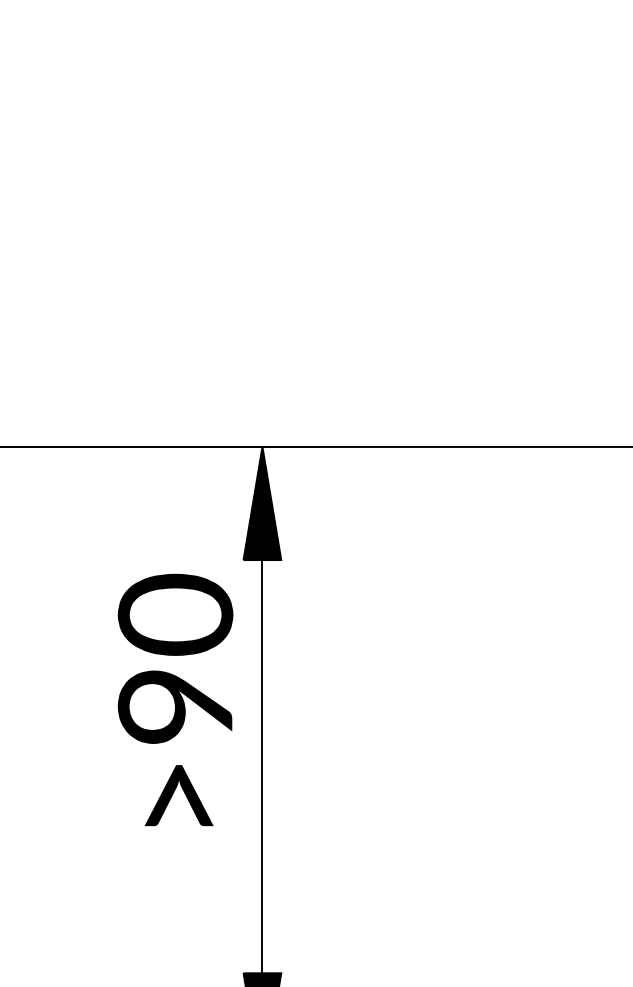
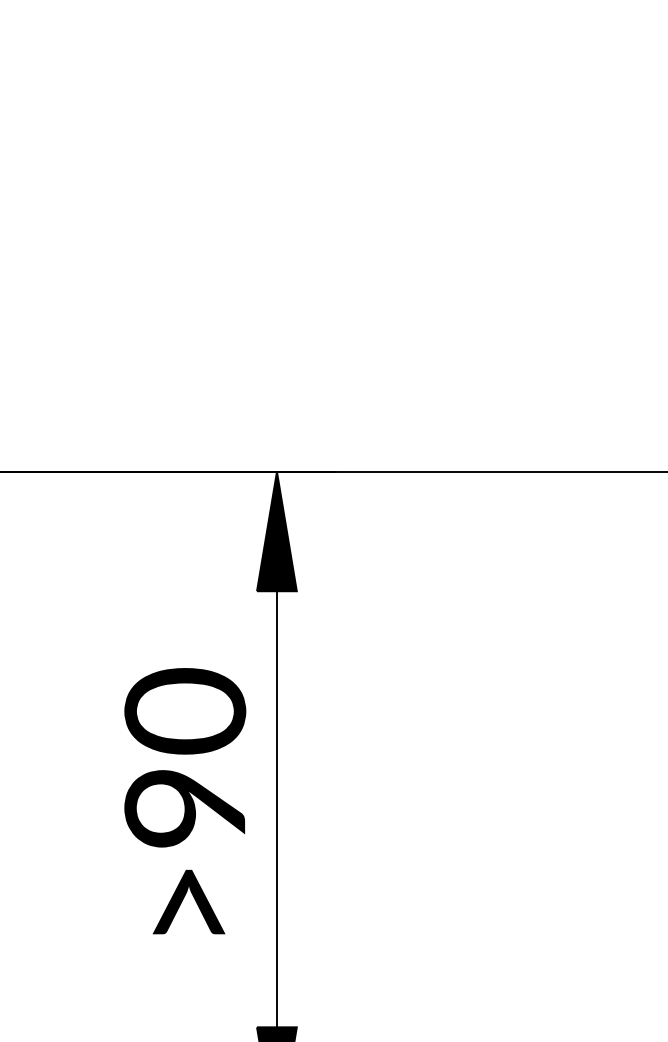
text: (175, 699) -> (185, 800), moved

